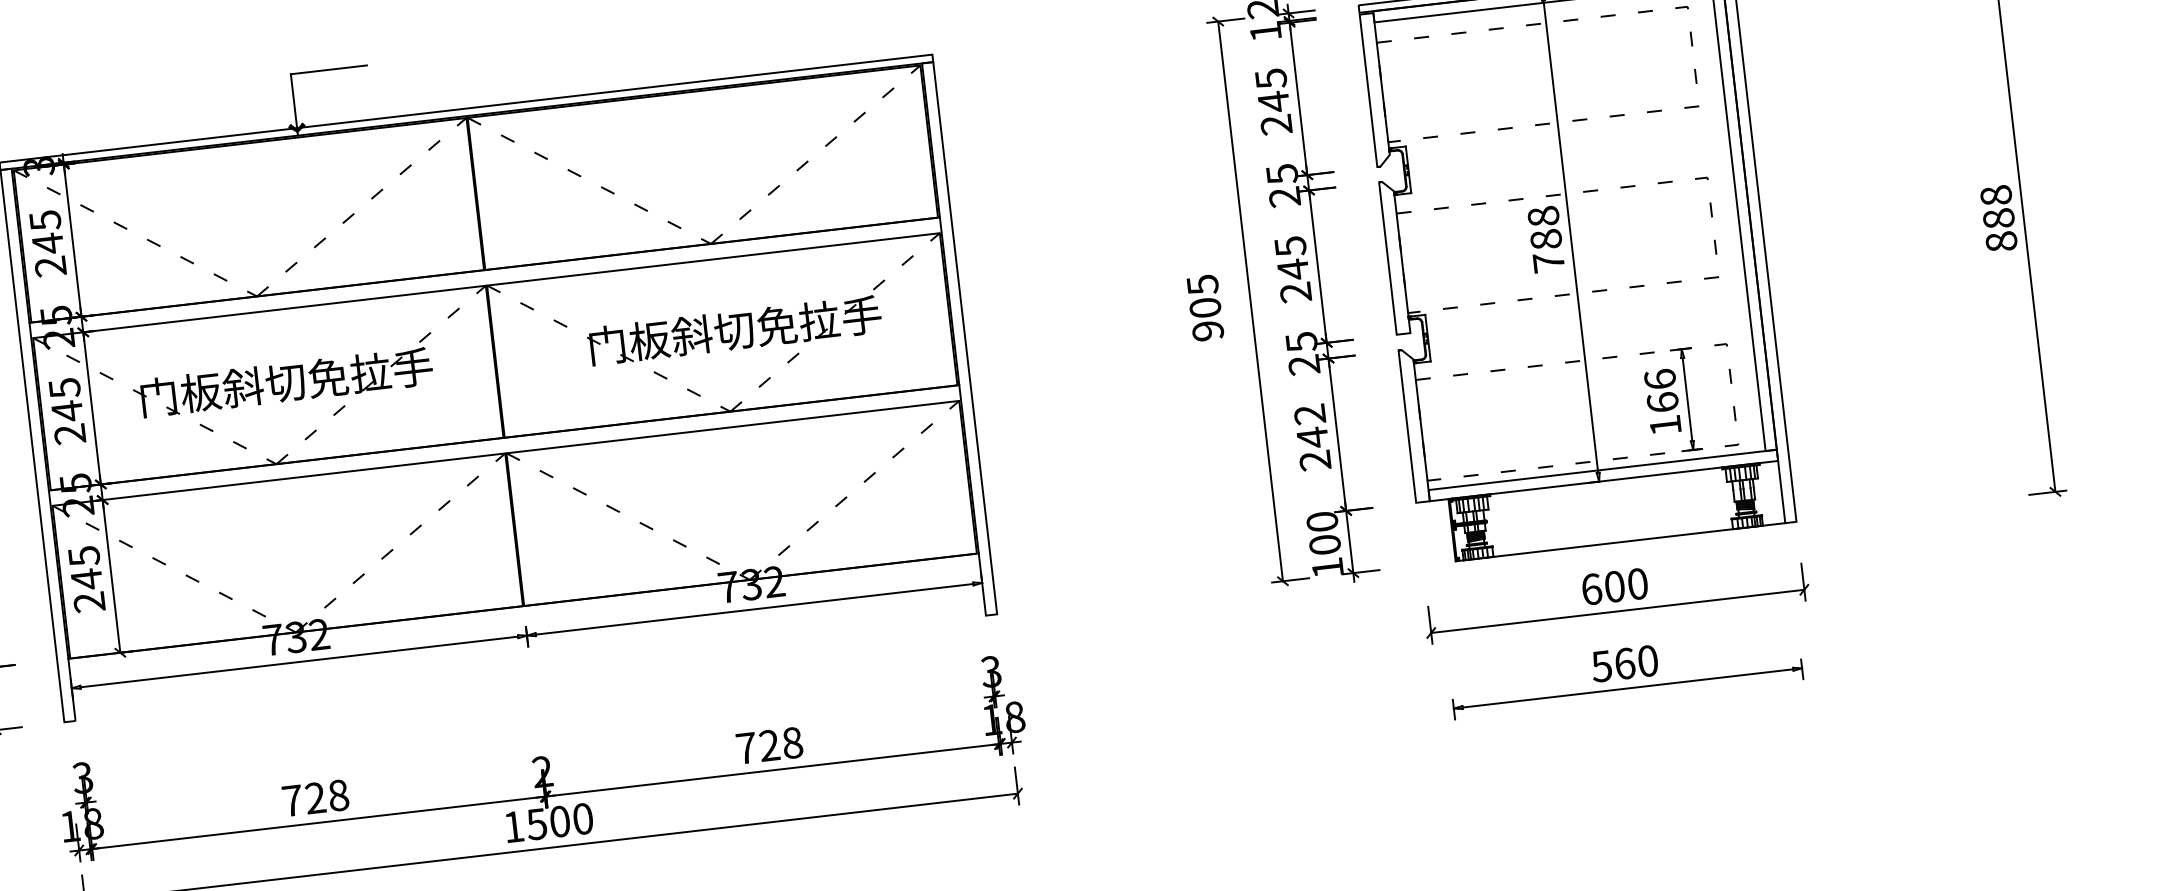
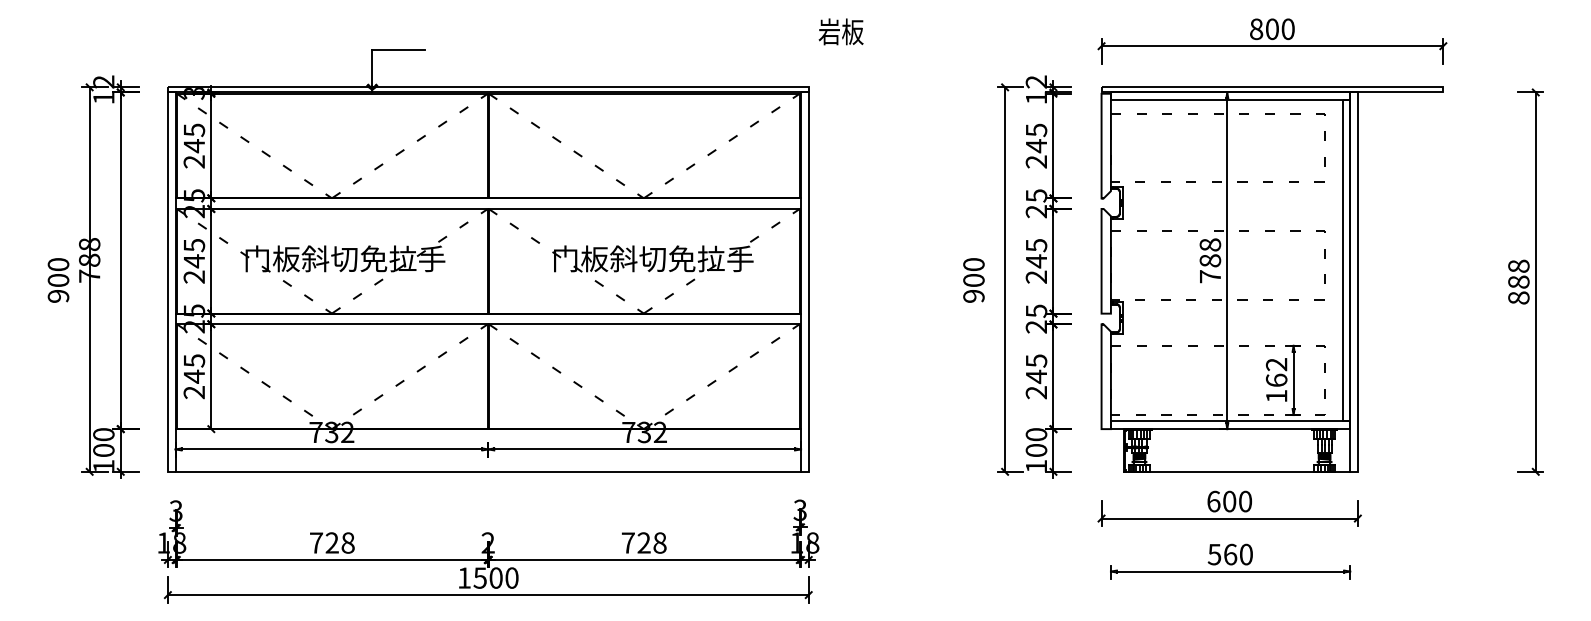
text: (1202, 284) -> (973, 264), 905 -> 900
text: (1659, 379) -> (1276, 364), 166 -> 162
text: (1309, 413) -> (1036, 360), 242 -> 245
line: (530, 667) -> (488, 471), added

